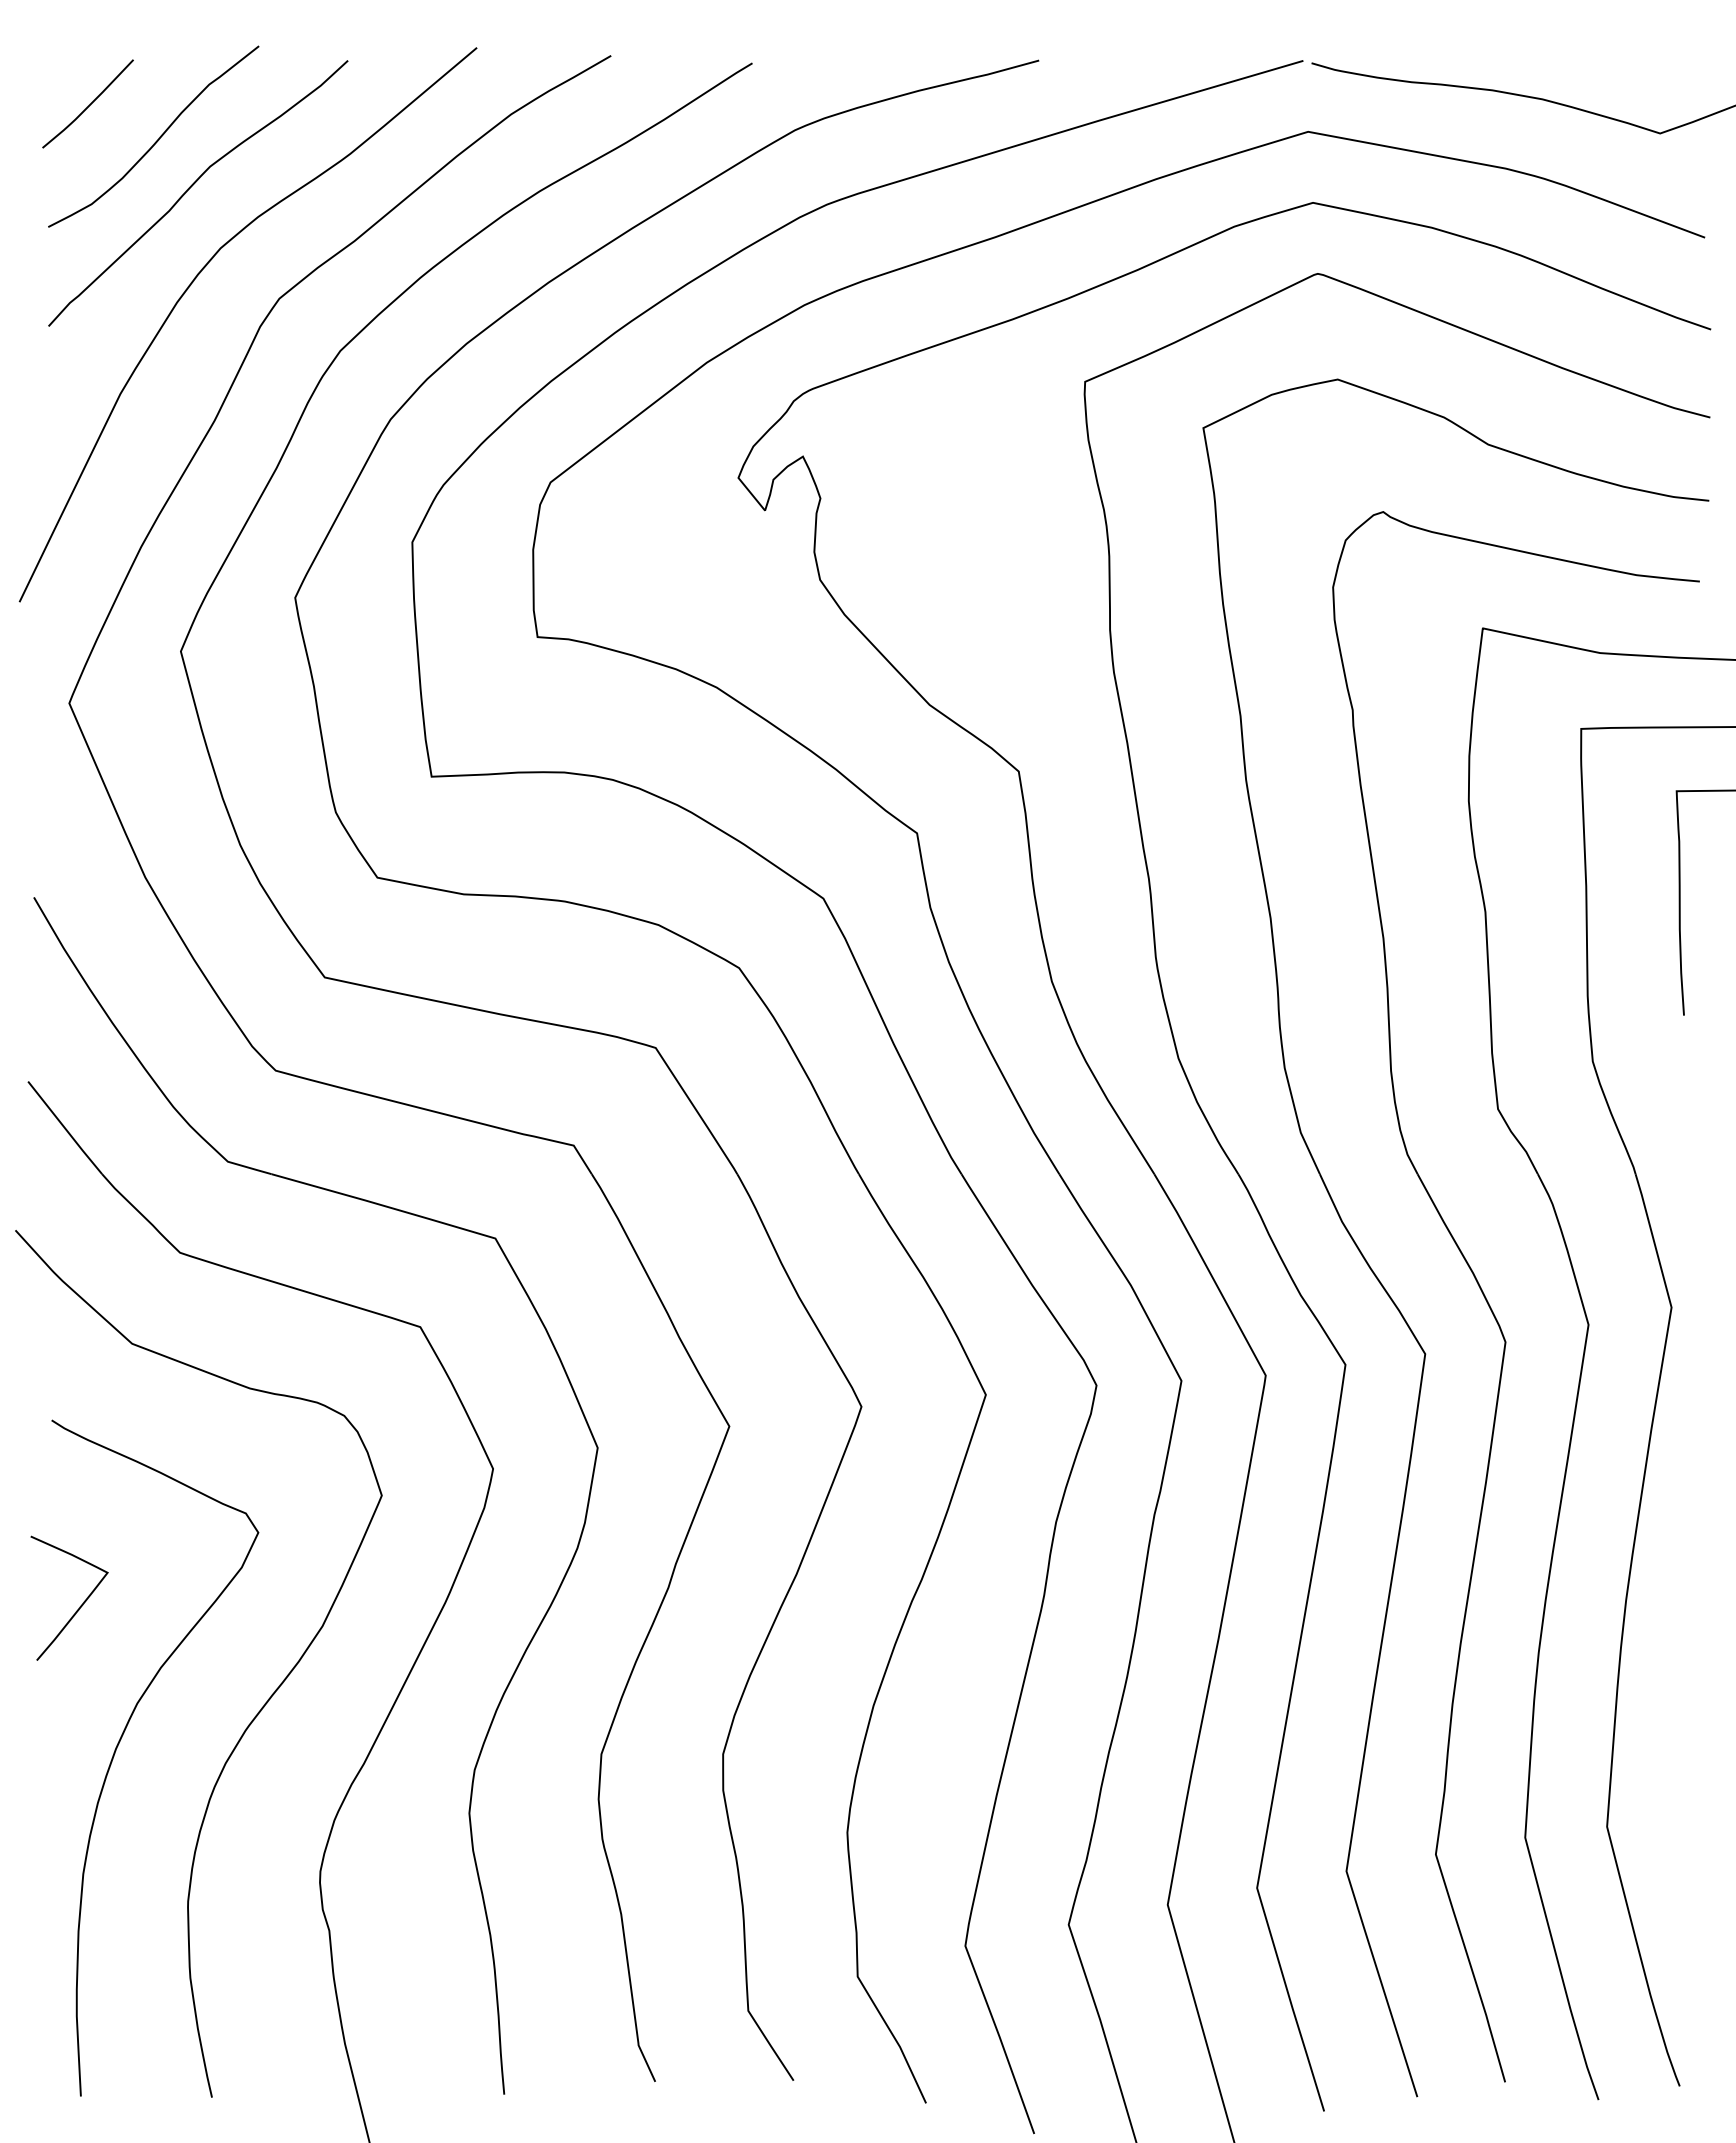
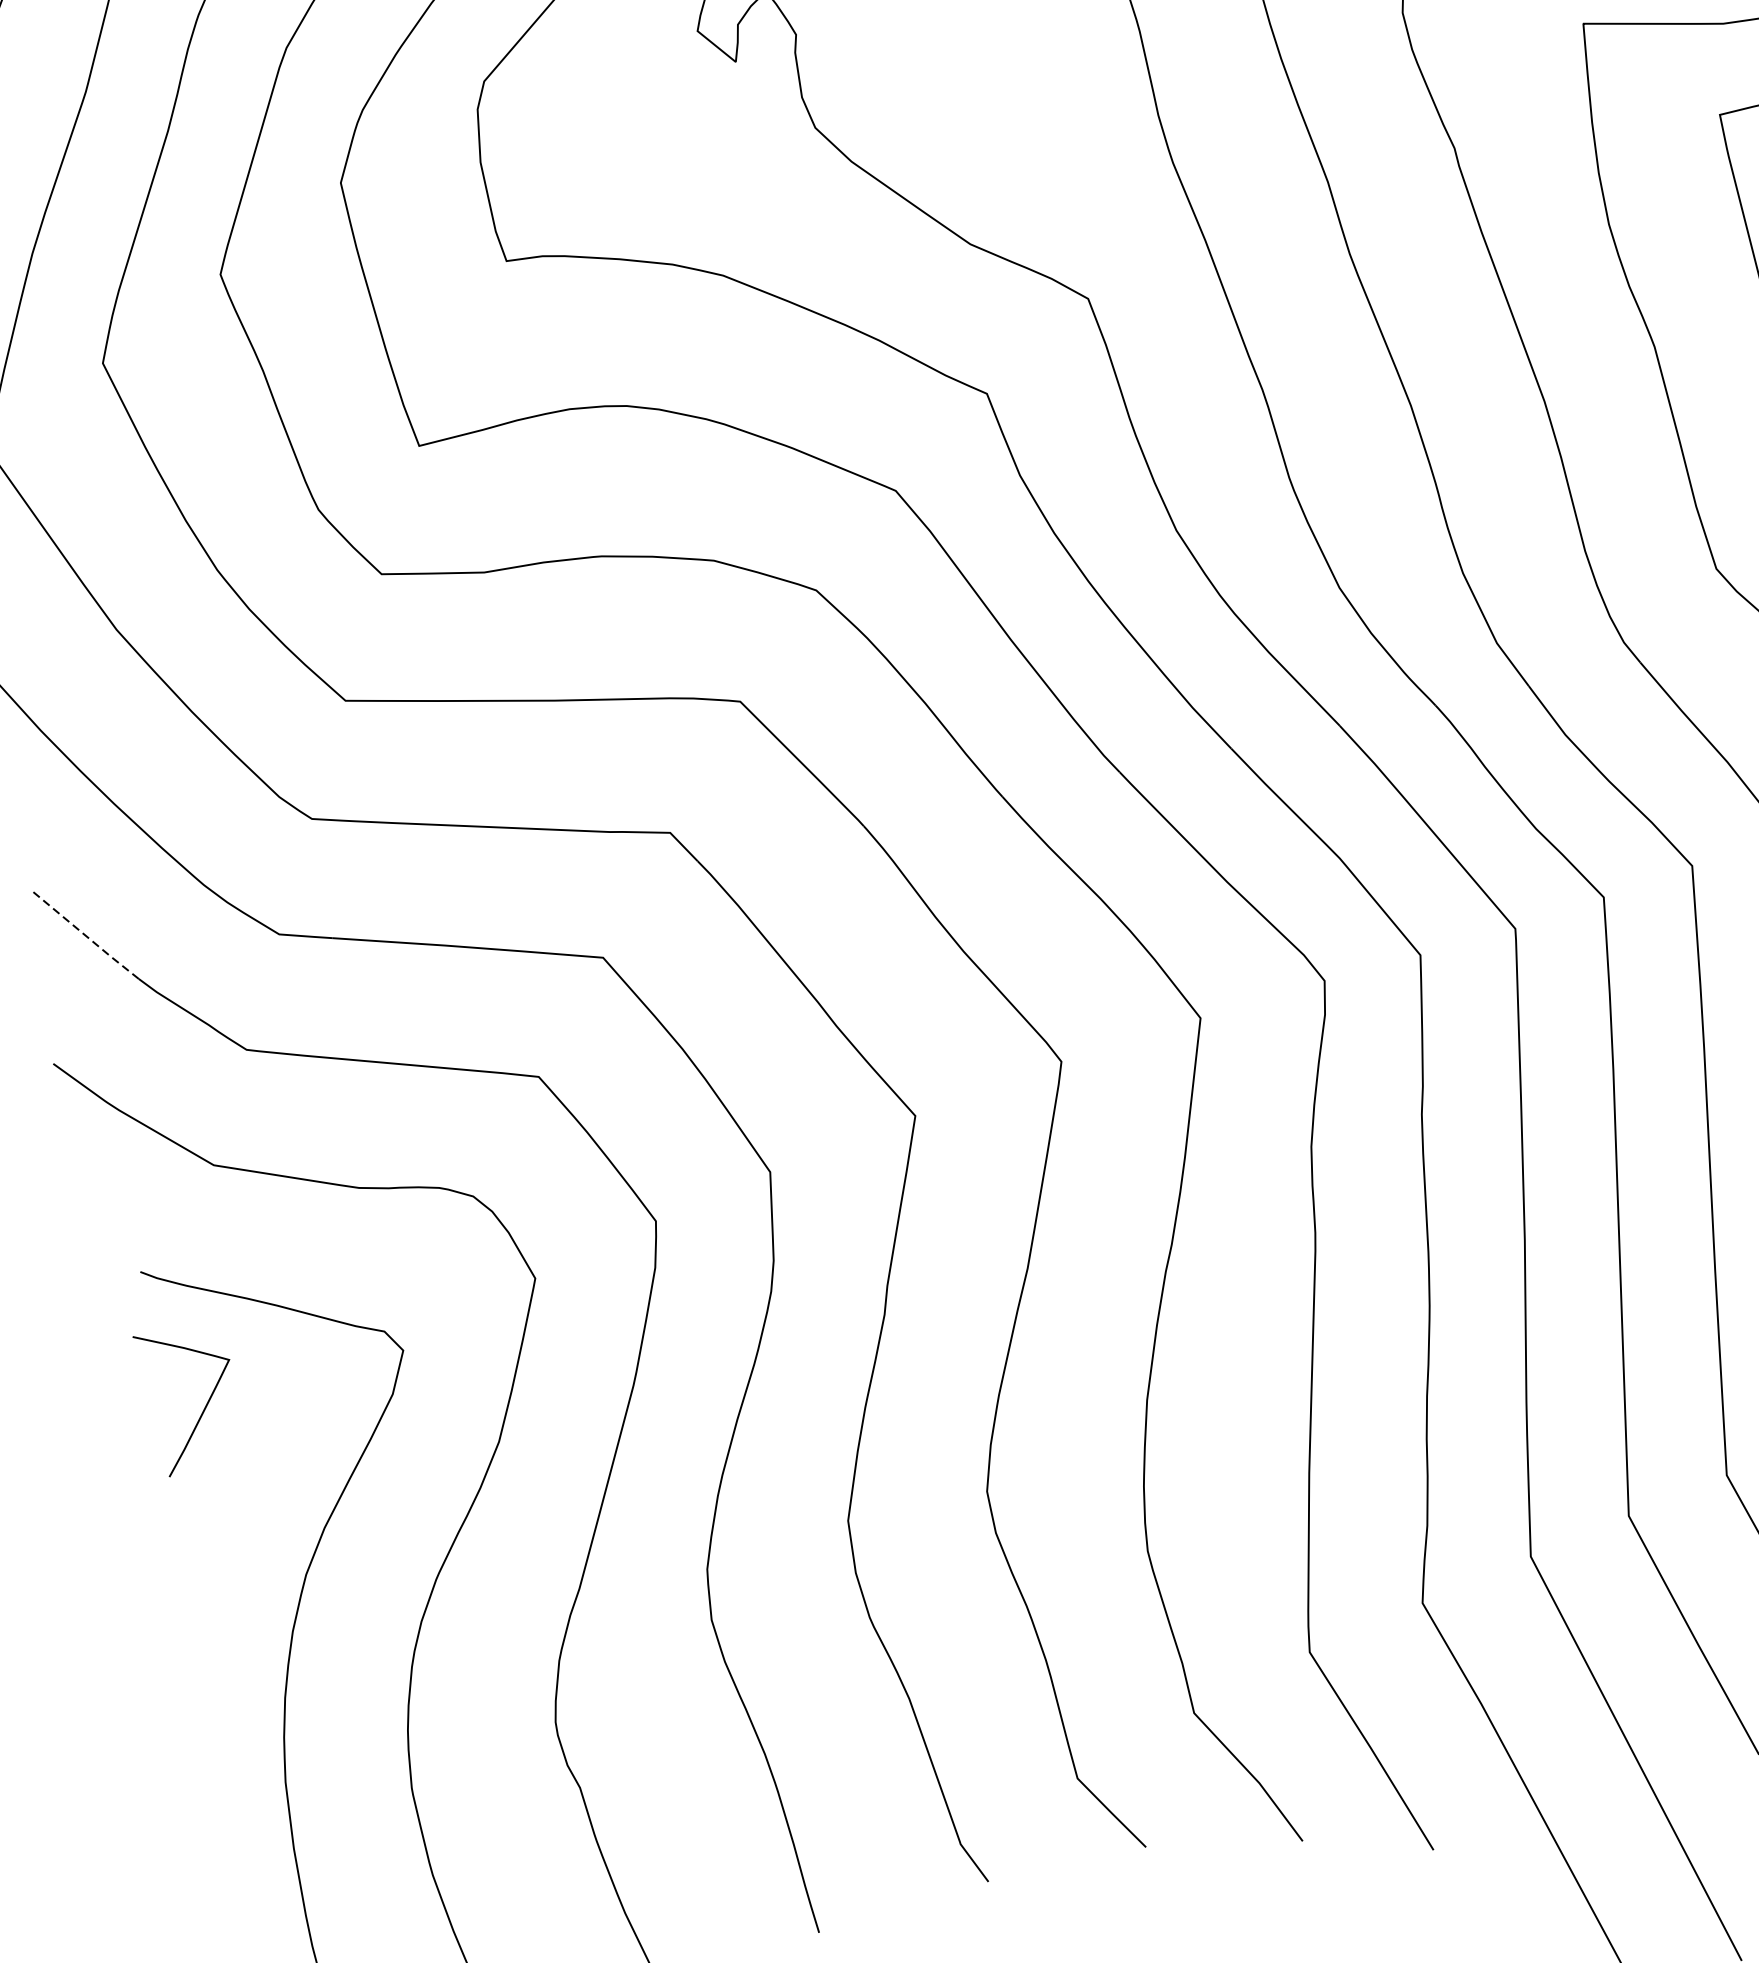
line: (65, 1128) -> (85, 935), solid -> dashed
curve: (79, 1606) -> (205, 1405), moved

